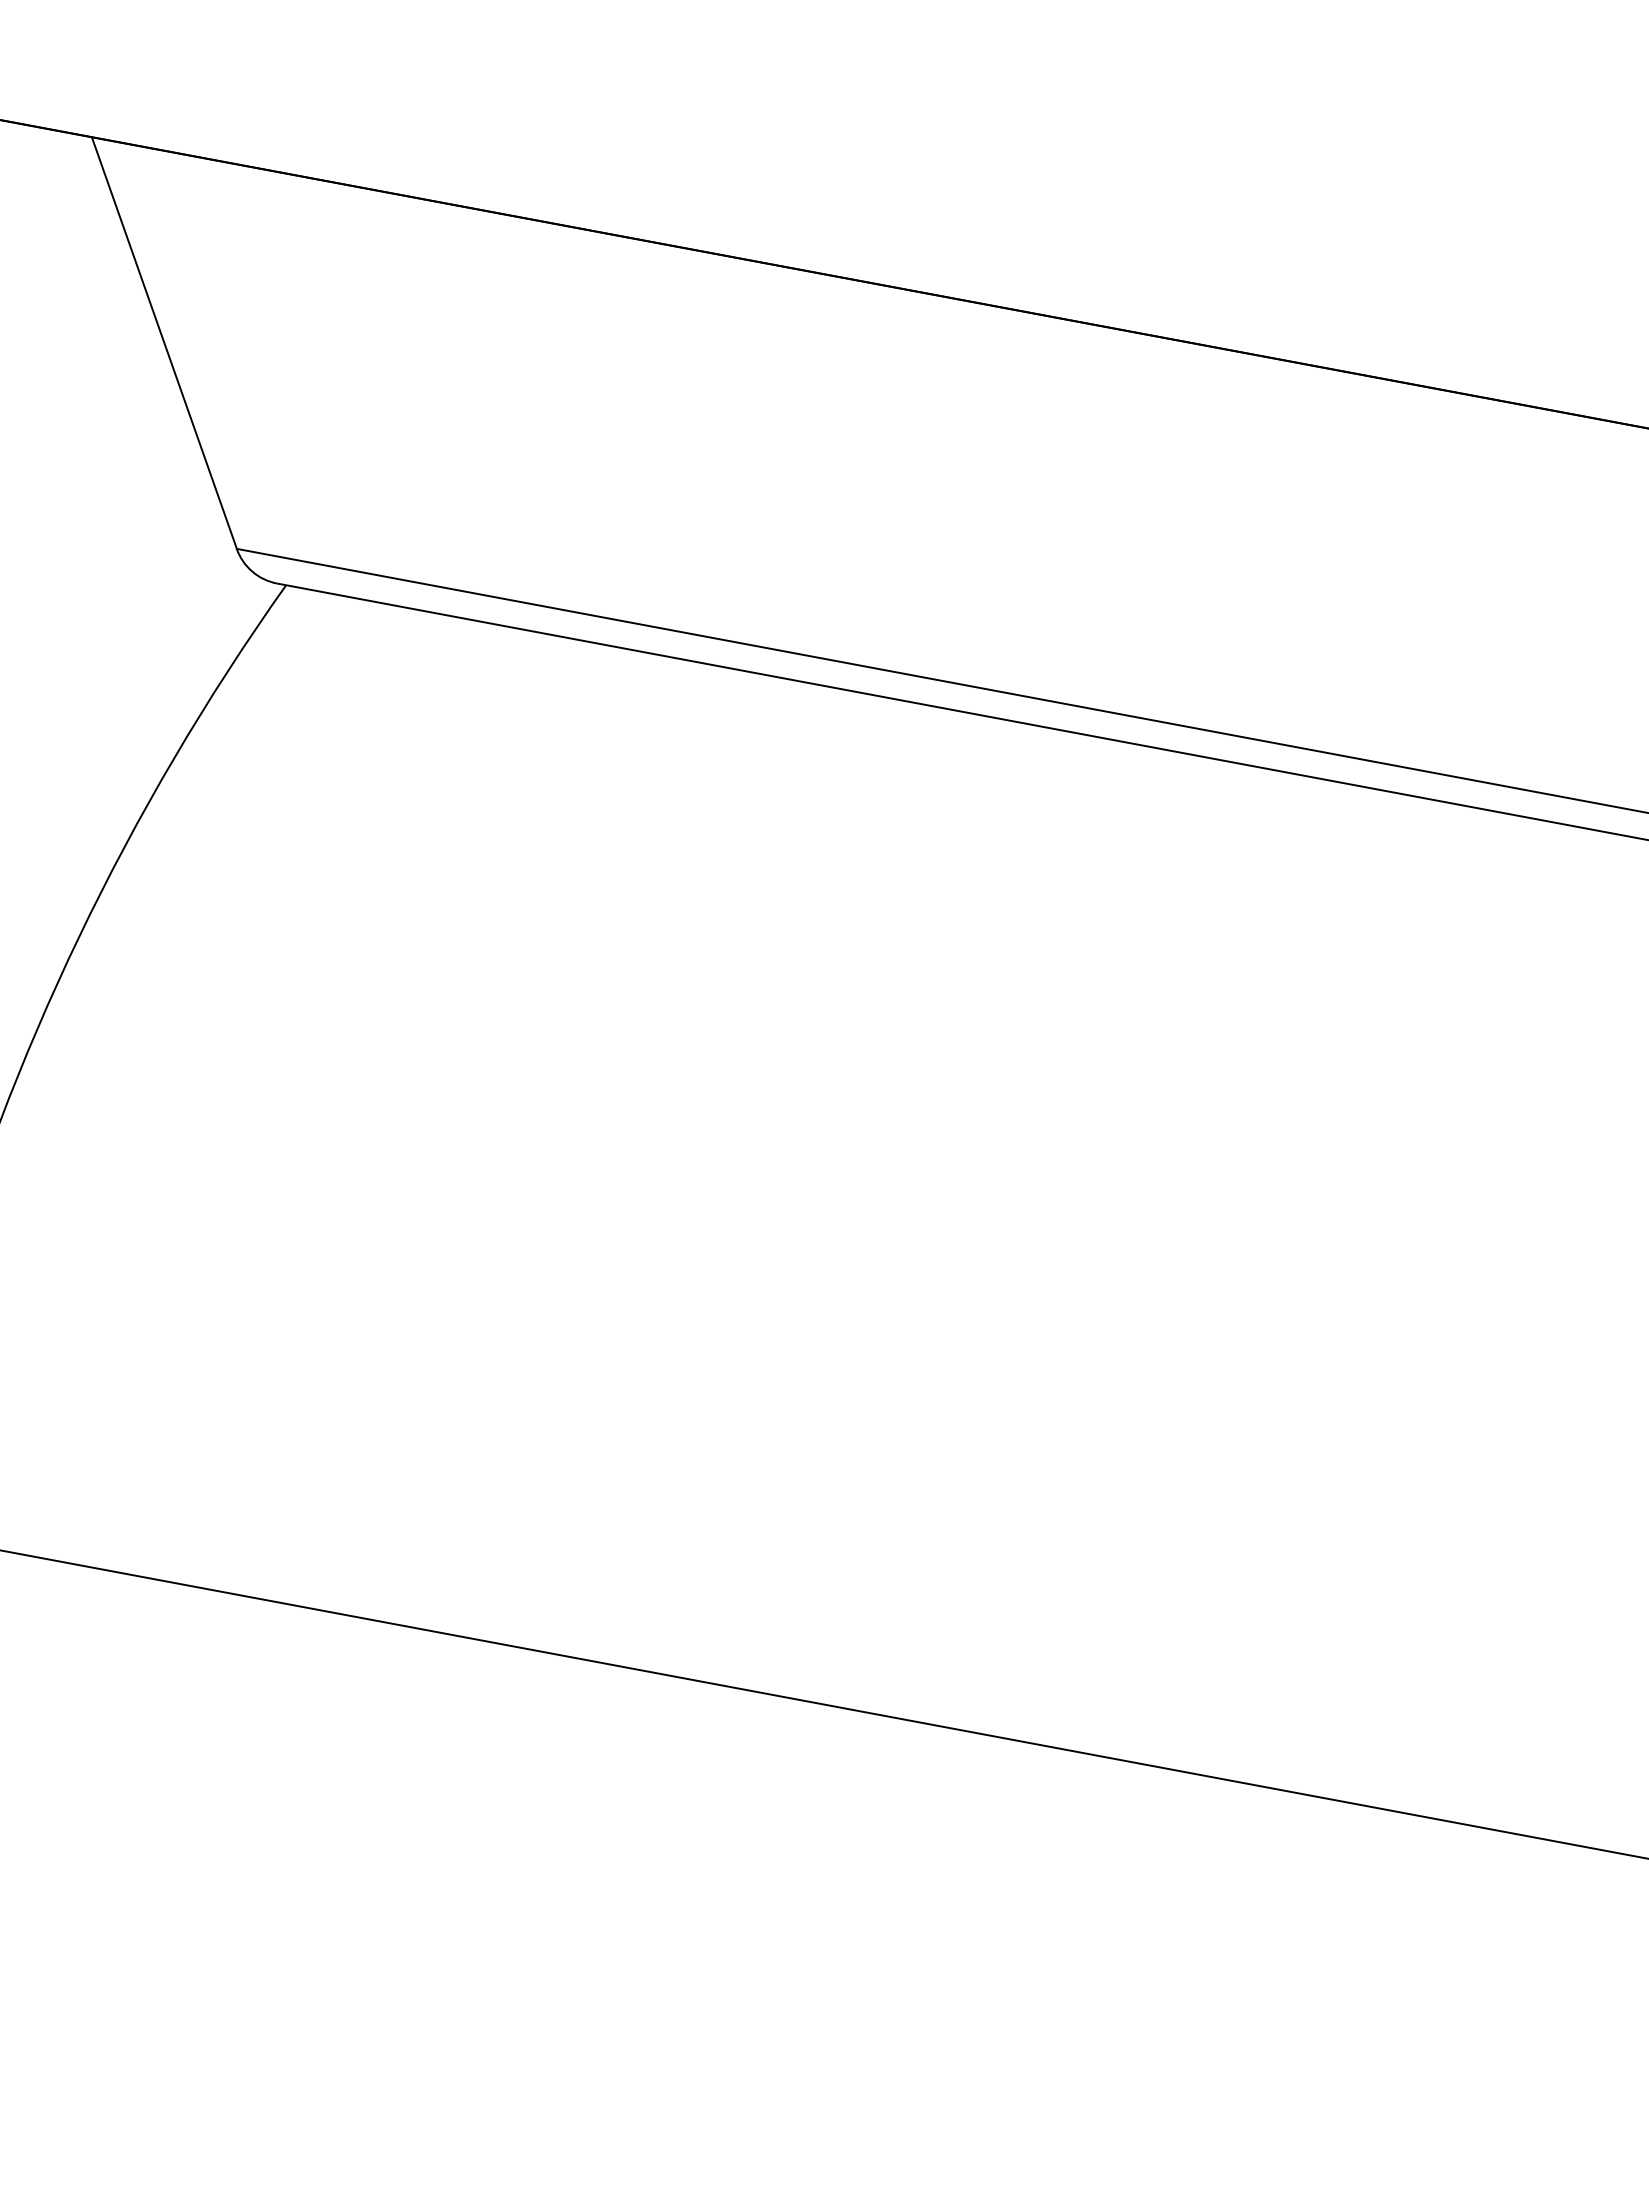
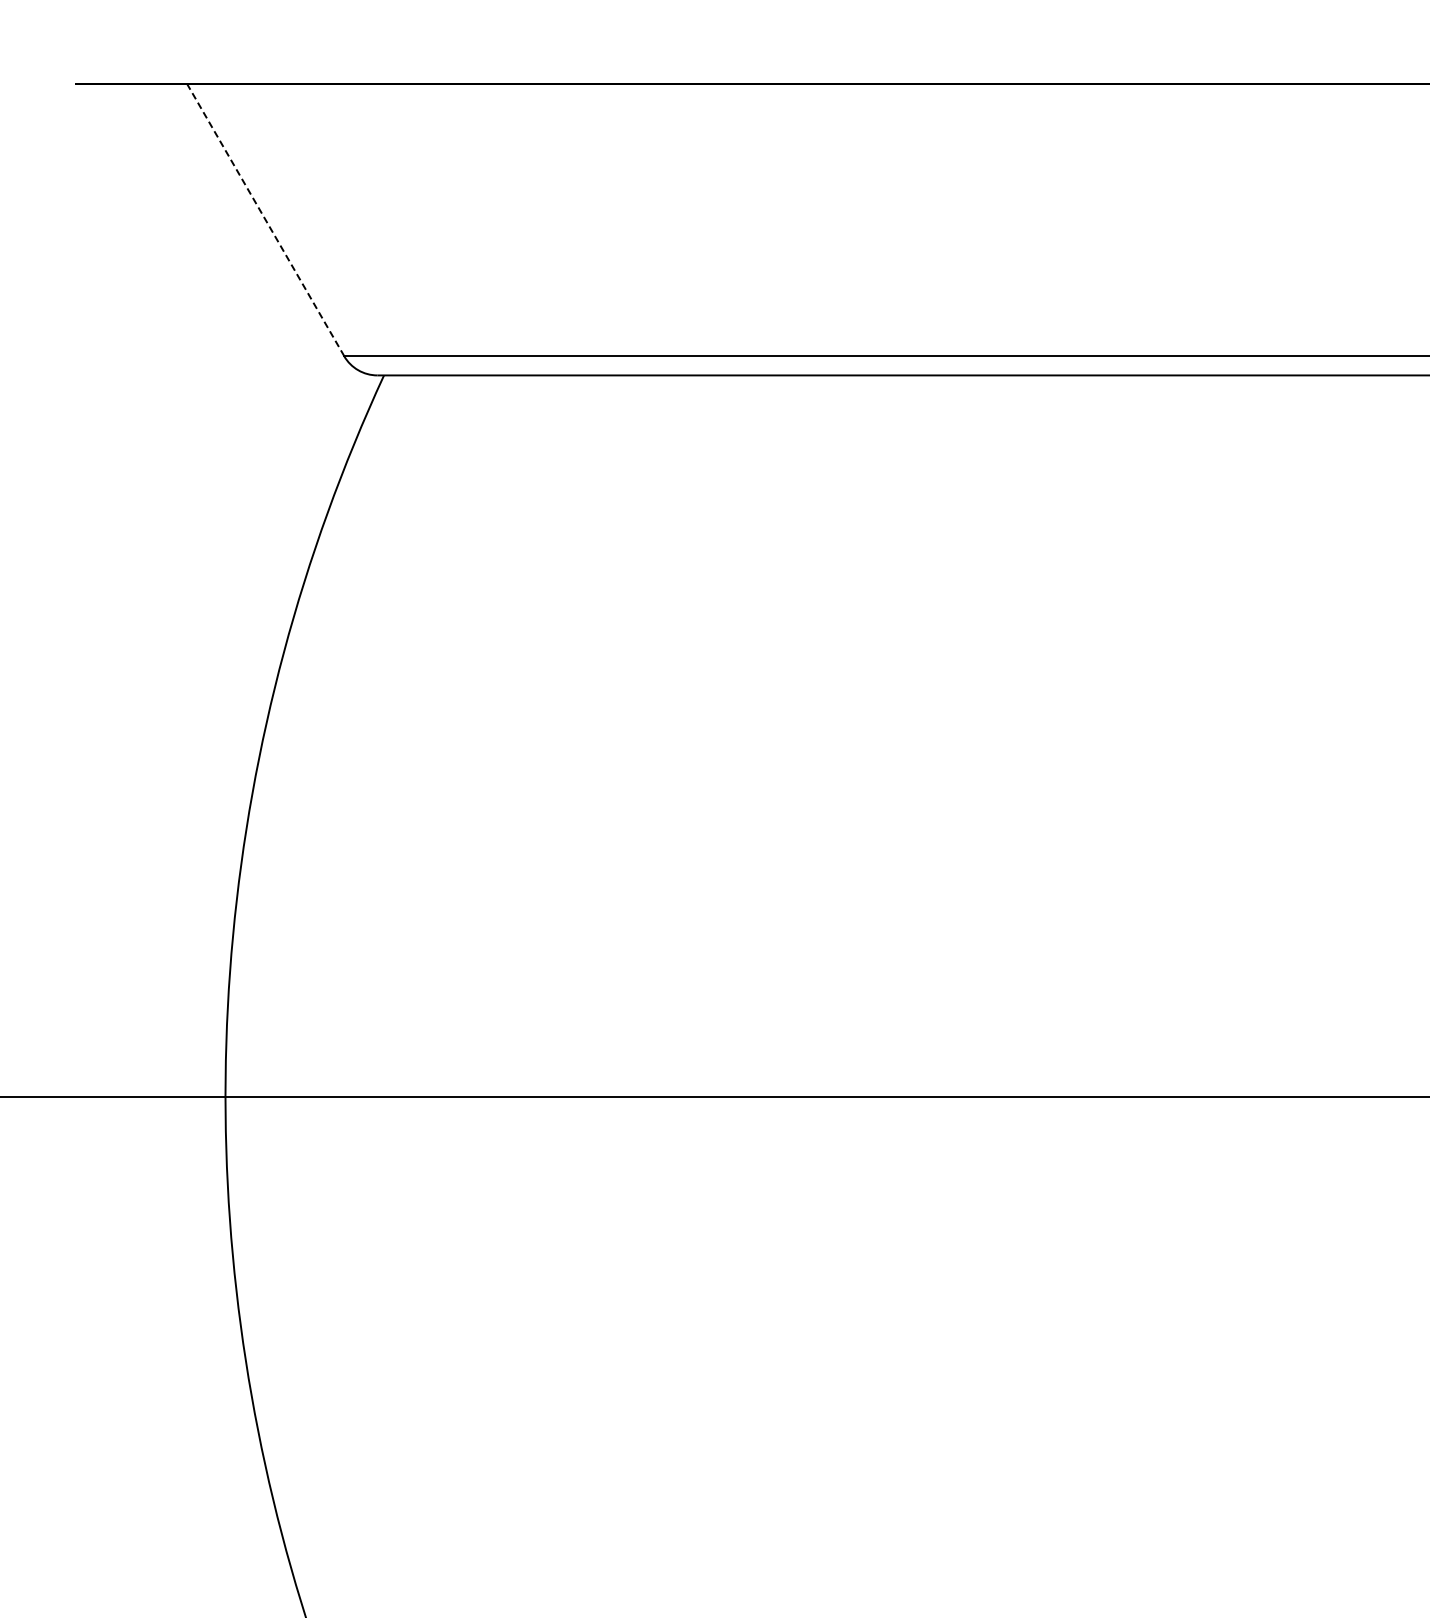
line: (164, 343) -> (265, 220), solid -> dashed

